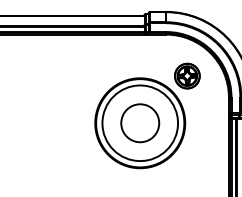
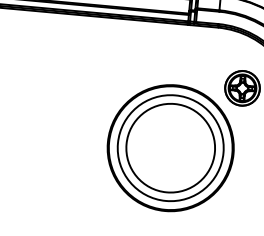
circle: (139, 122) -> (169, 147), size x1.67

